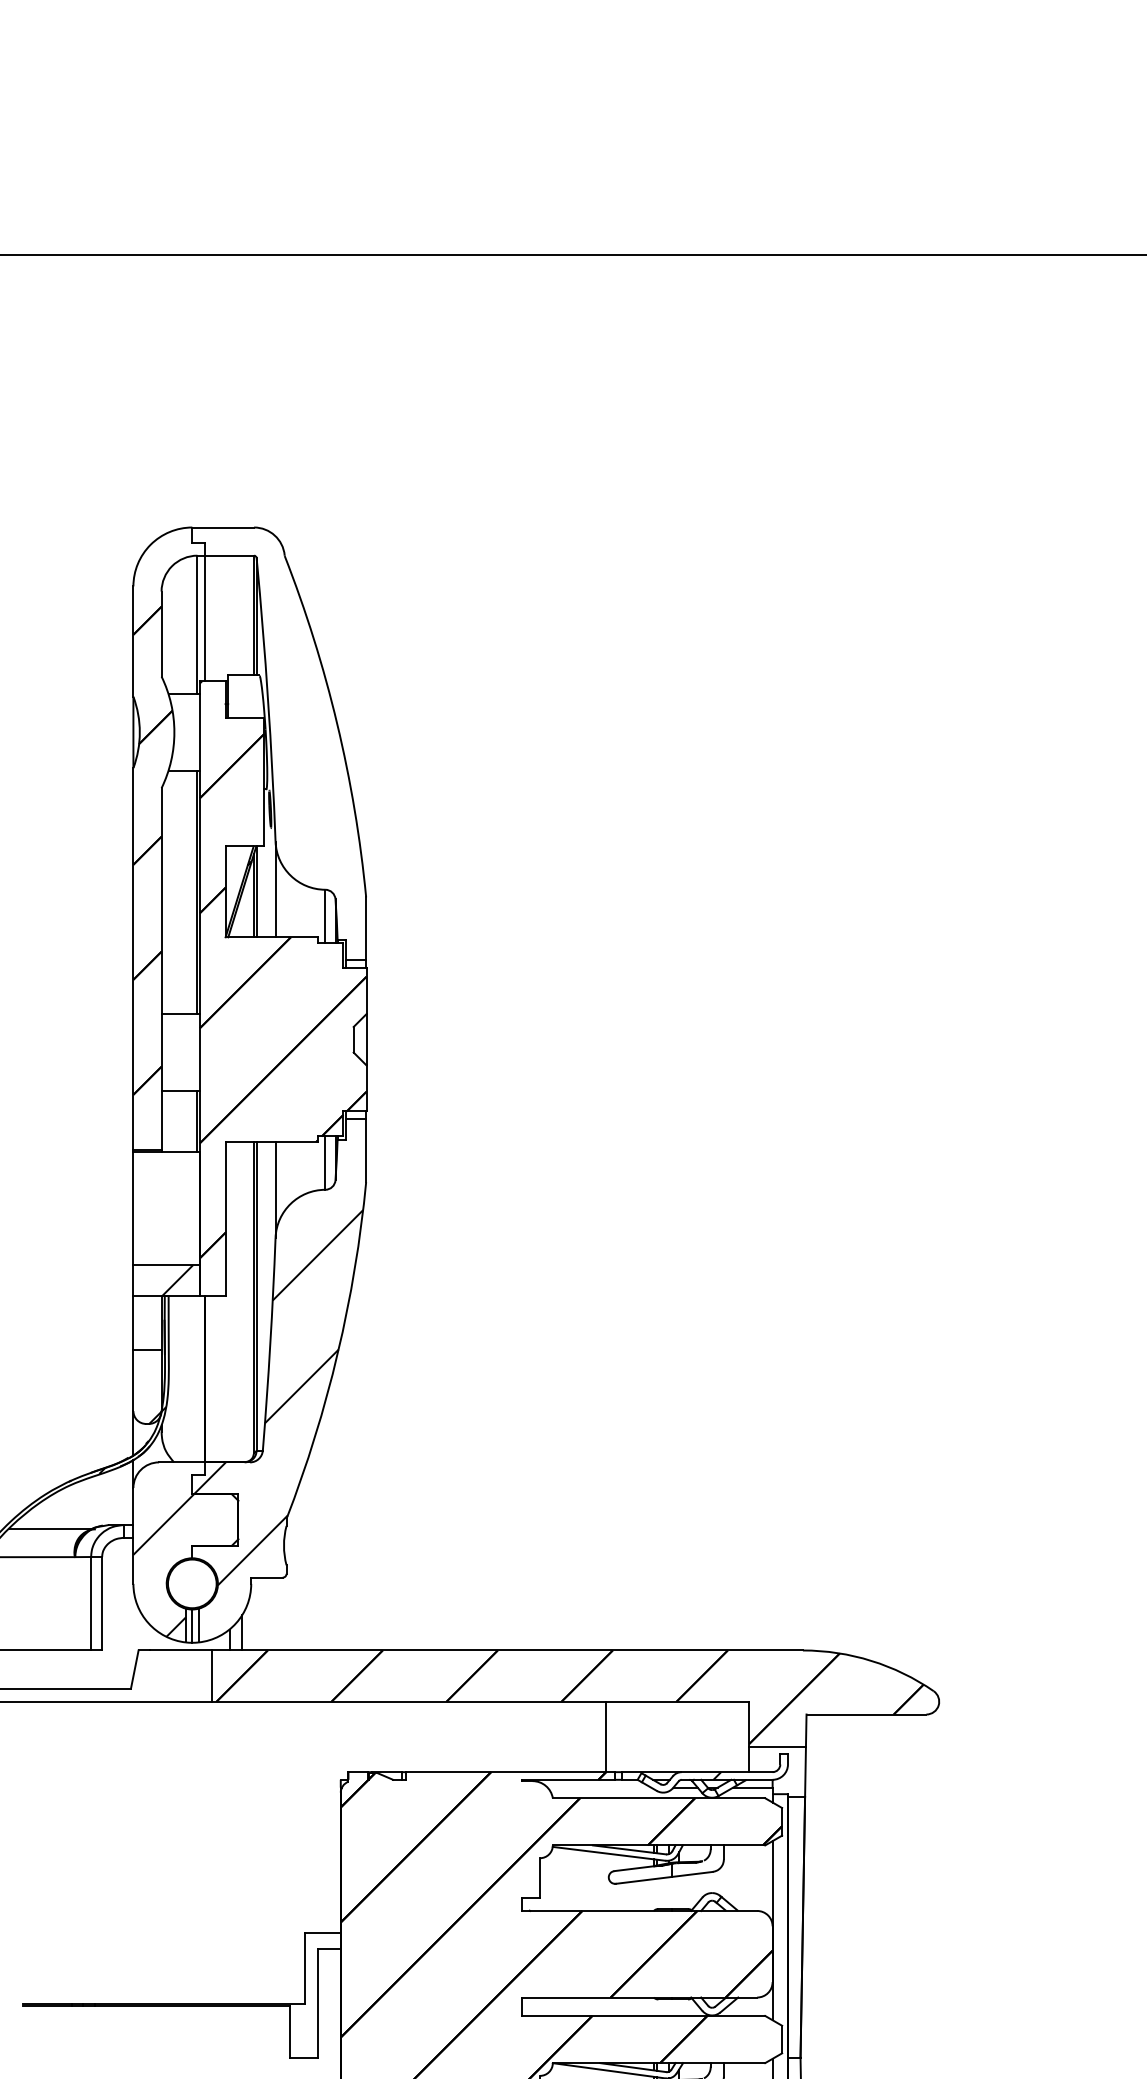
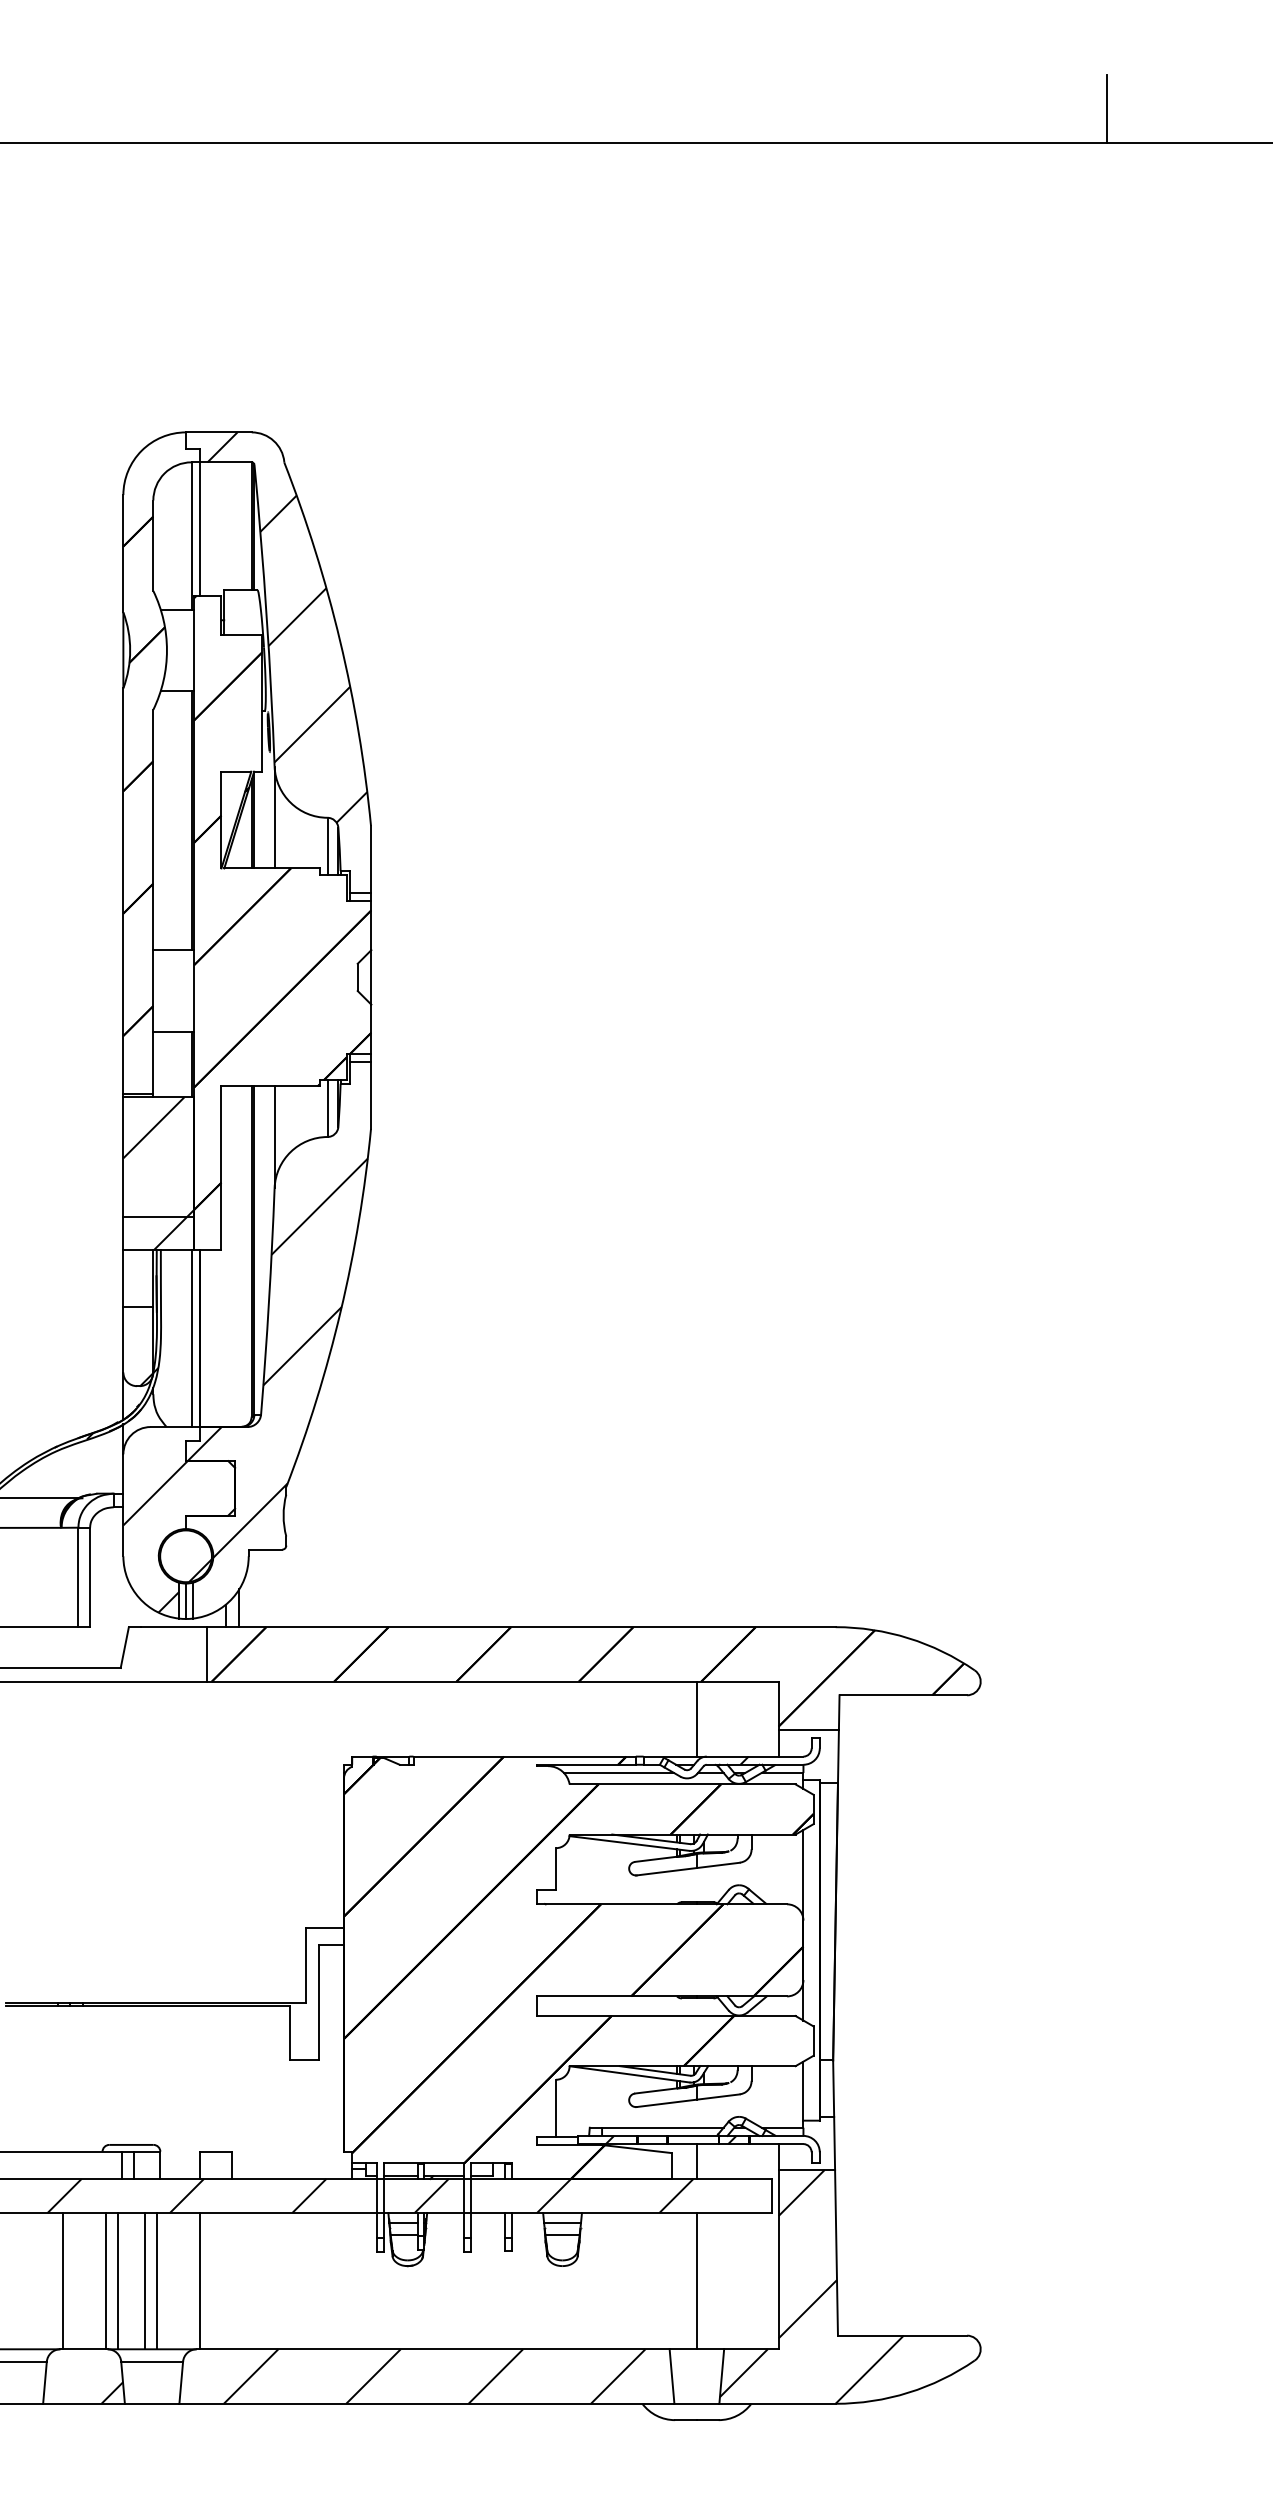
line: (1057, 223) -> (1106, 108), added
hatch: (287, 710) -> (287, 627), added
hatch: (166, 1209) -> (158, 1157), added
line: (197, 1379) -> (191, 1338), added
hatch: (205, 1597) -> (200, 1570), added
line: (605, 1736) -> (696, 1718), moved
line: (598, 1787) -> (618, 1772), added

